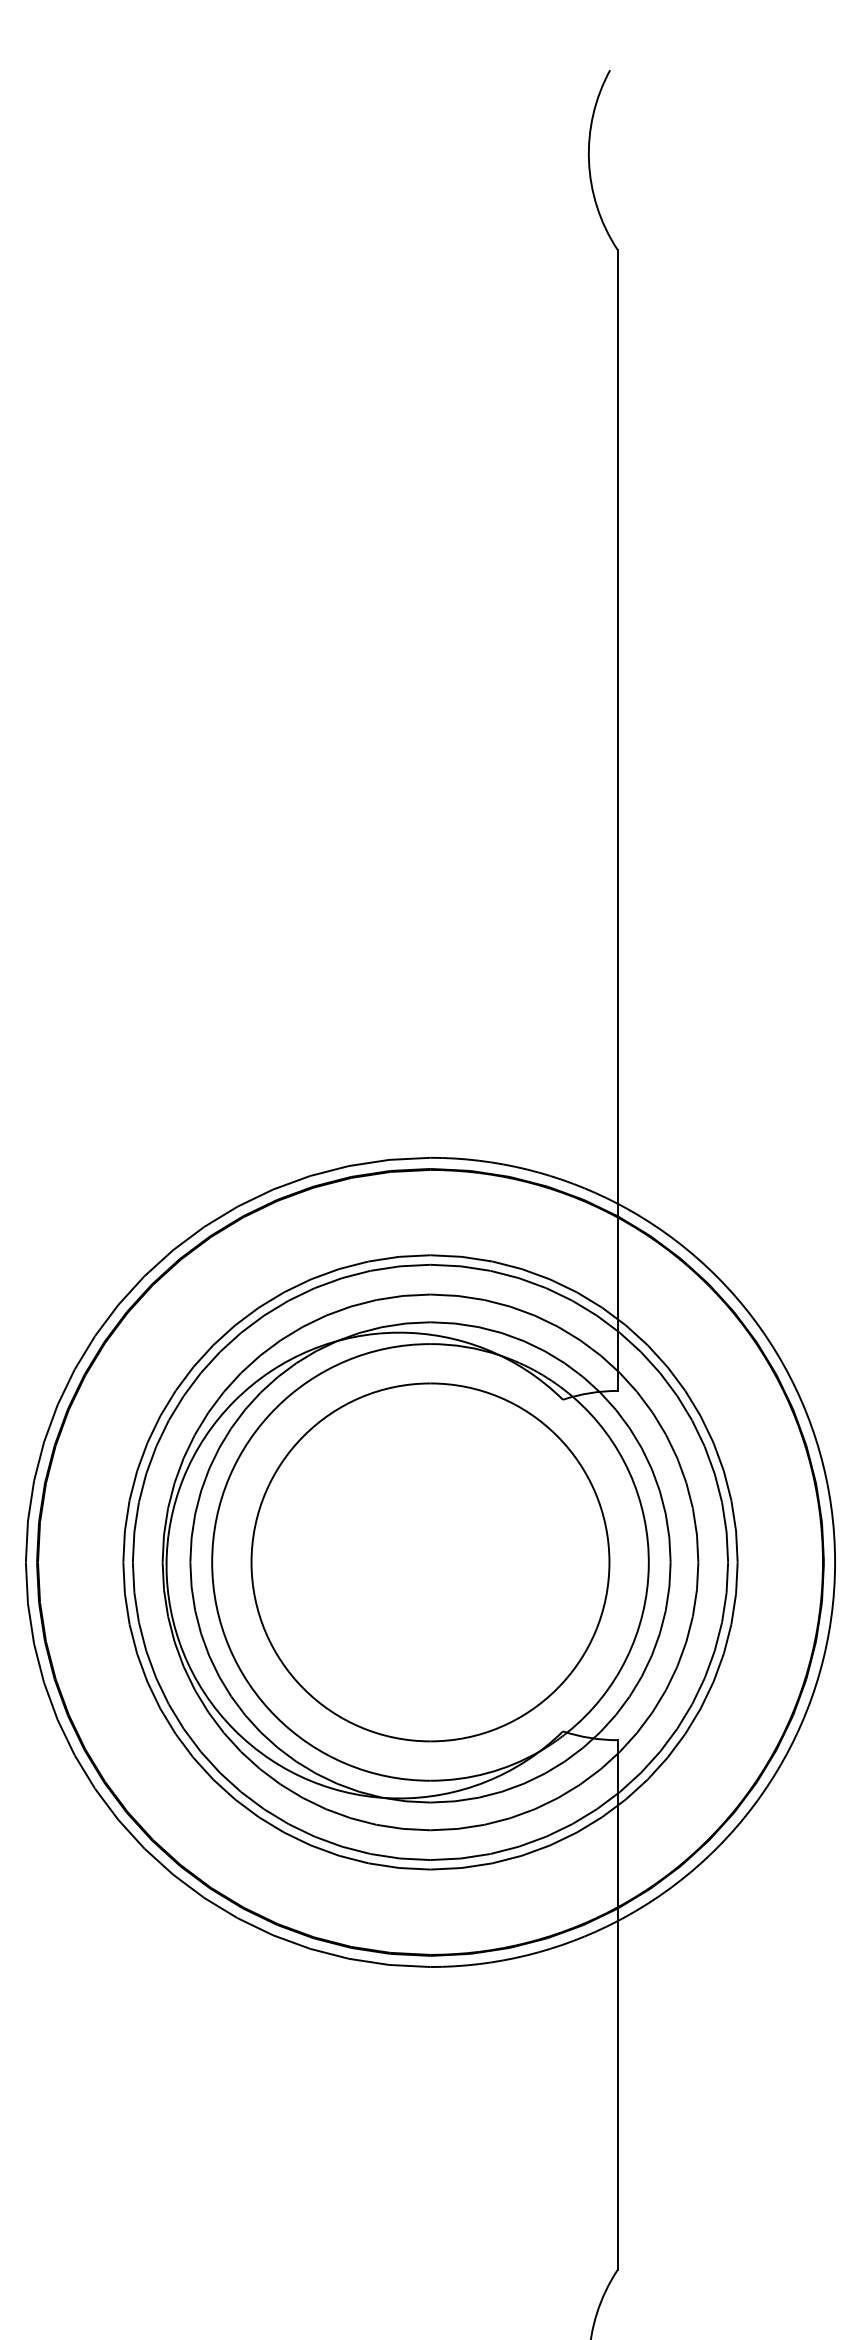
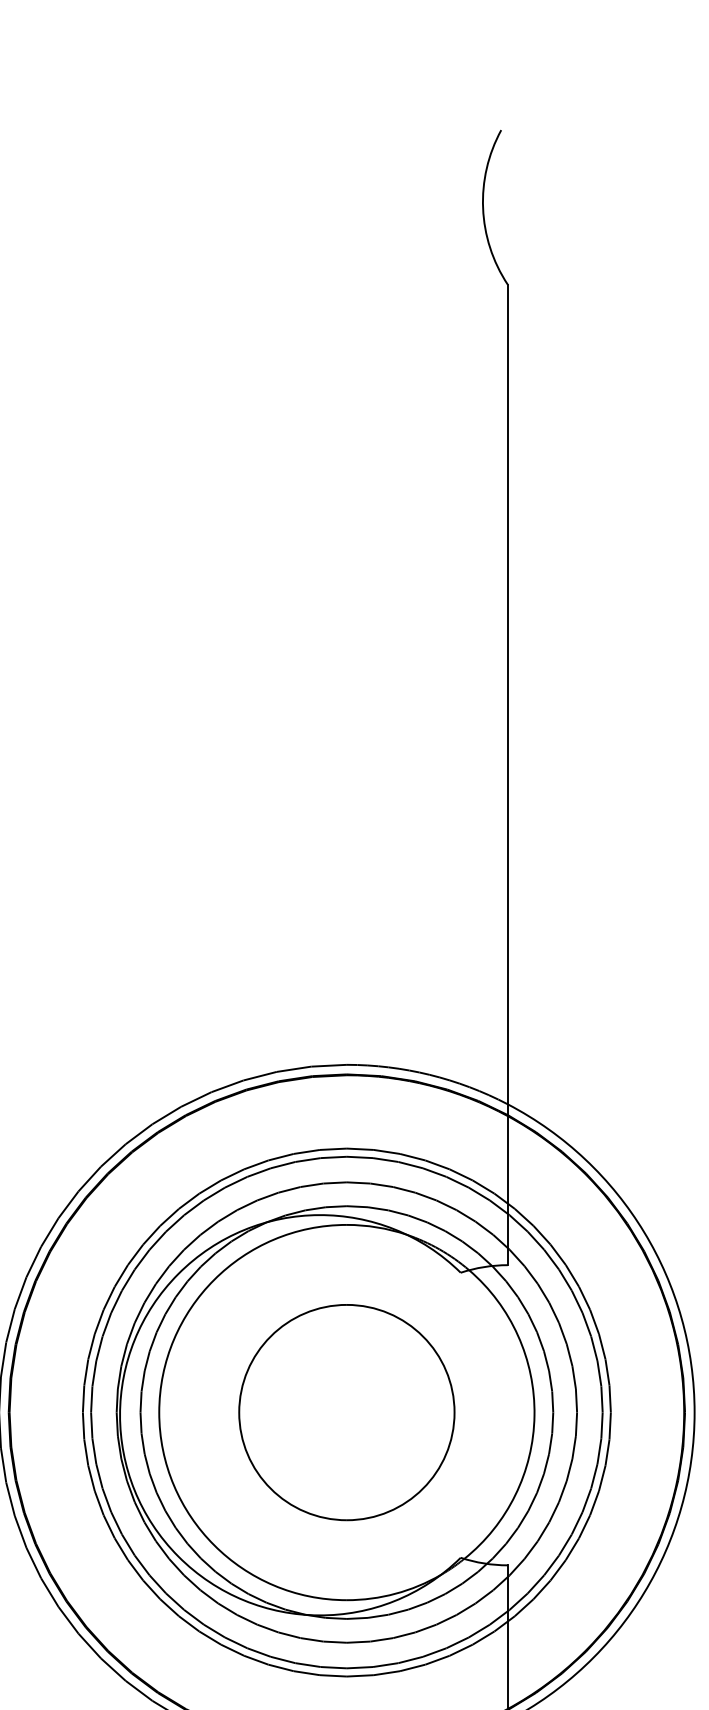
part: (430, 1562) -> (346, 1412), size x0.7

